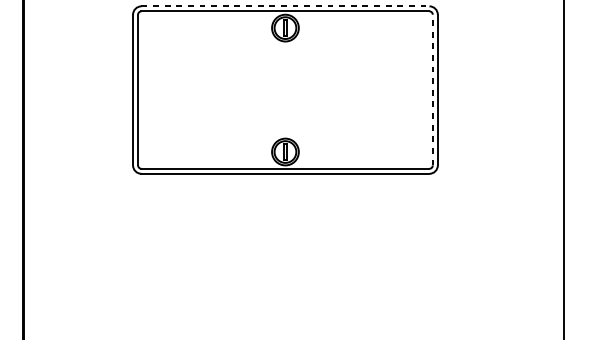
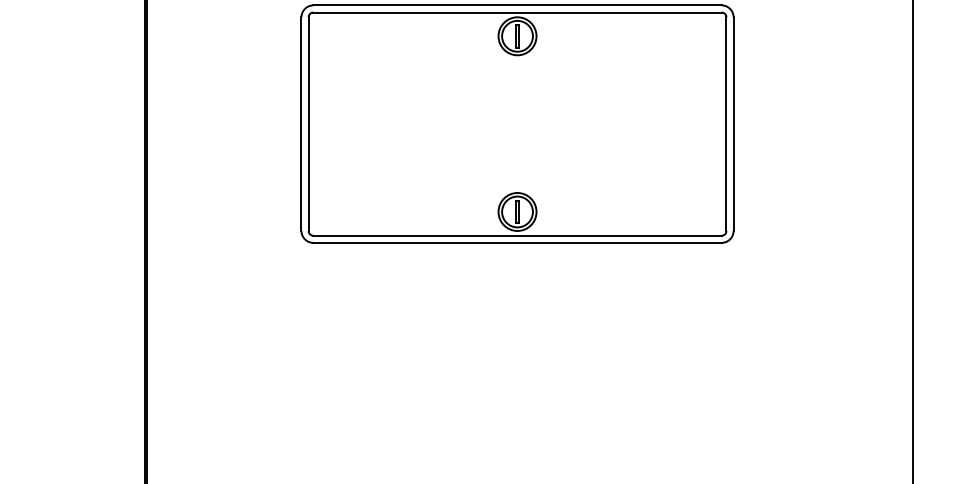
line: (286, 6) -> (518, 5), dashed -> solid
line: (432, 90) -> (726, 124), dashed -> solid

